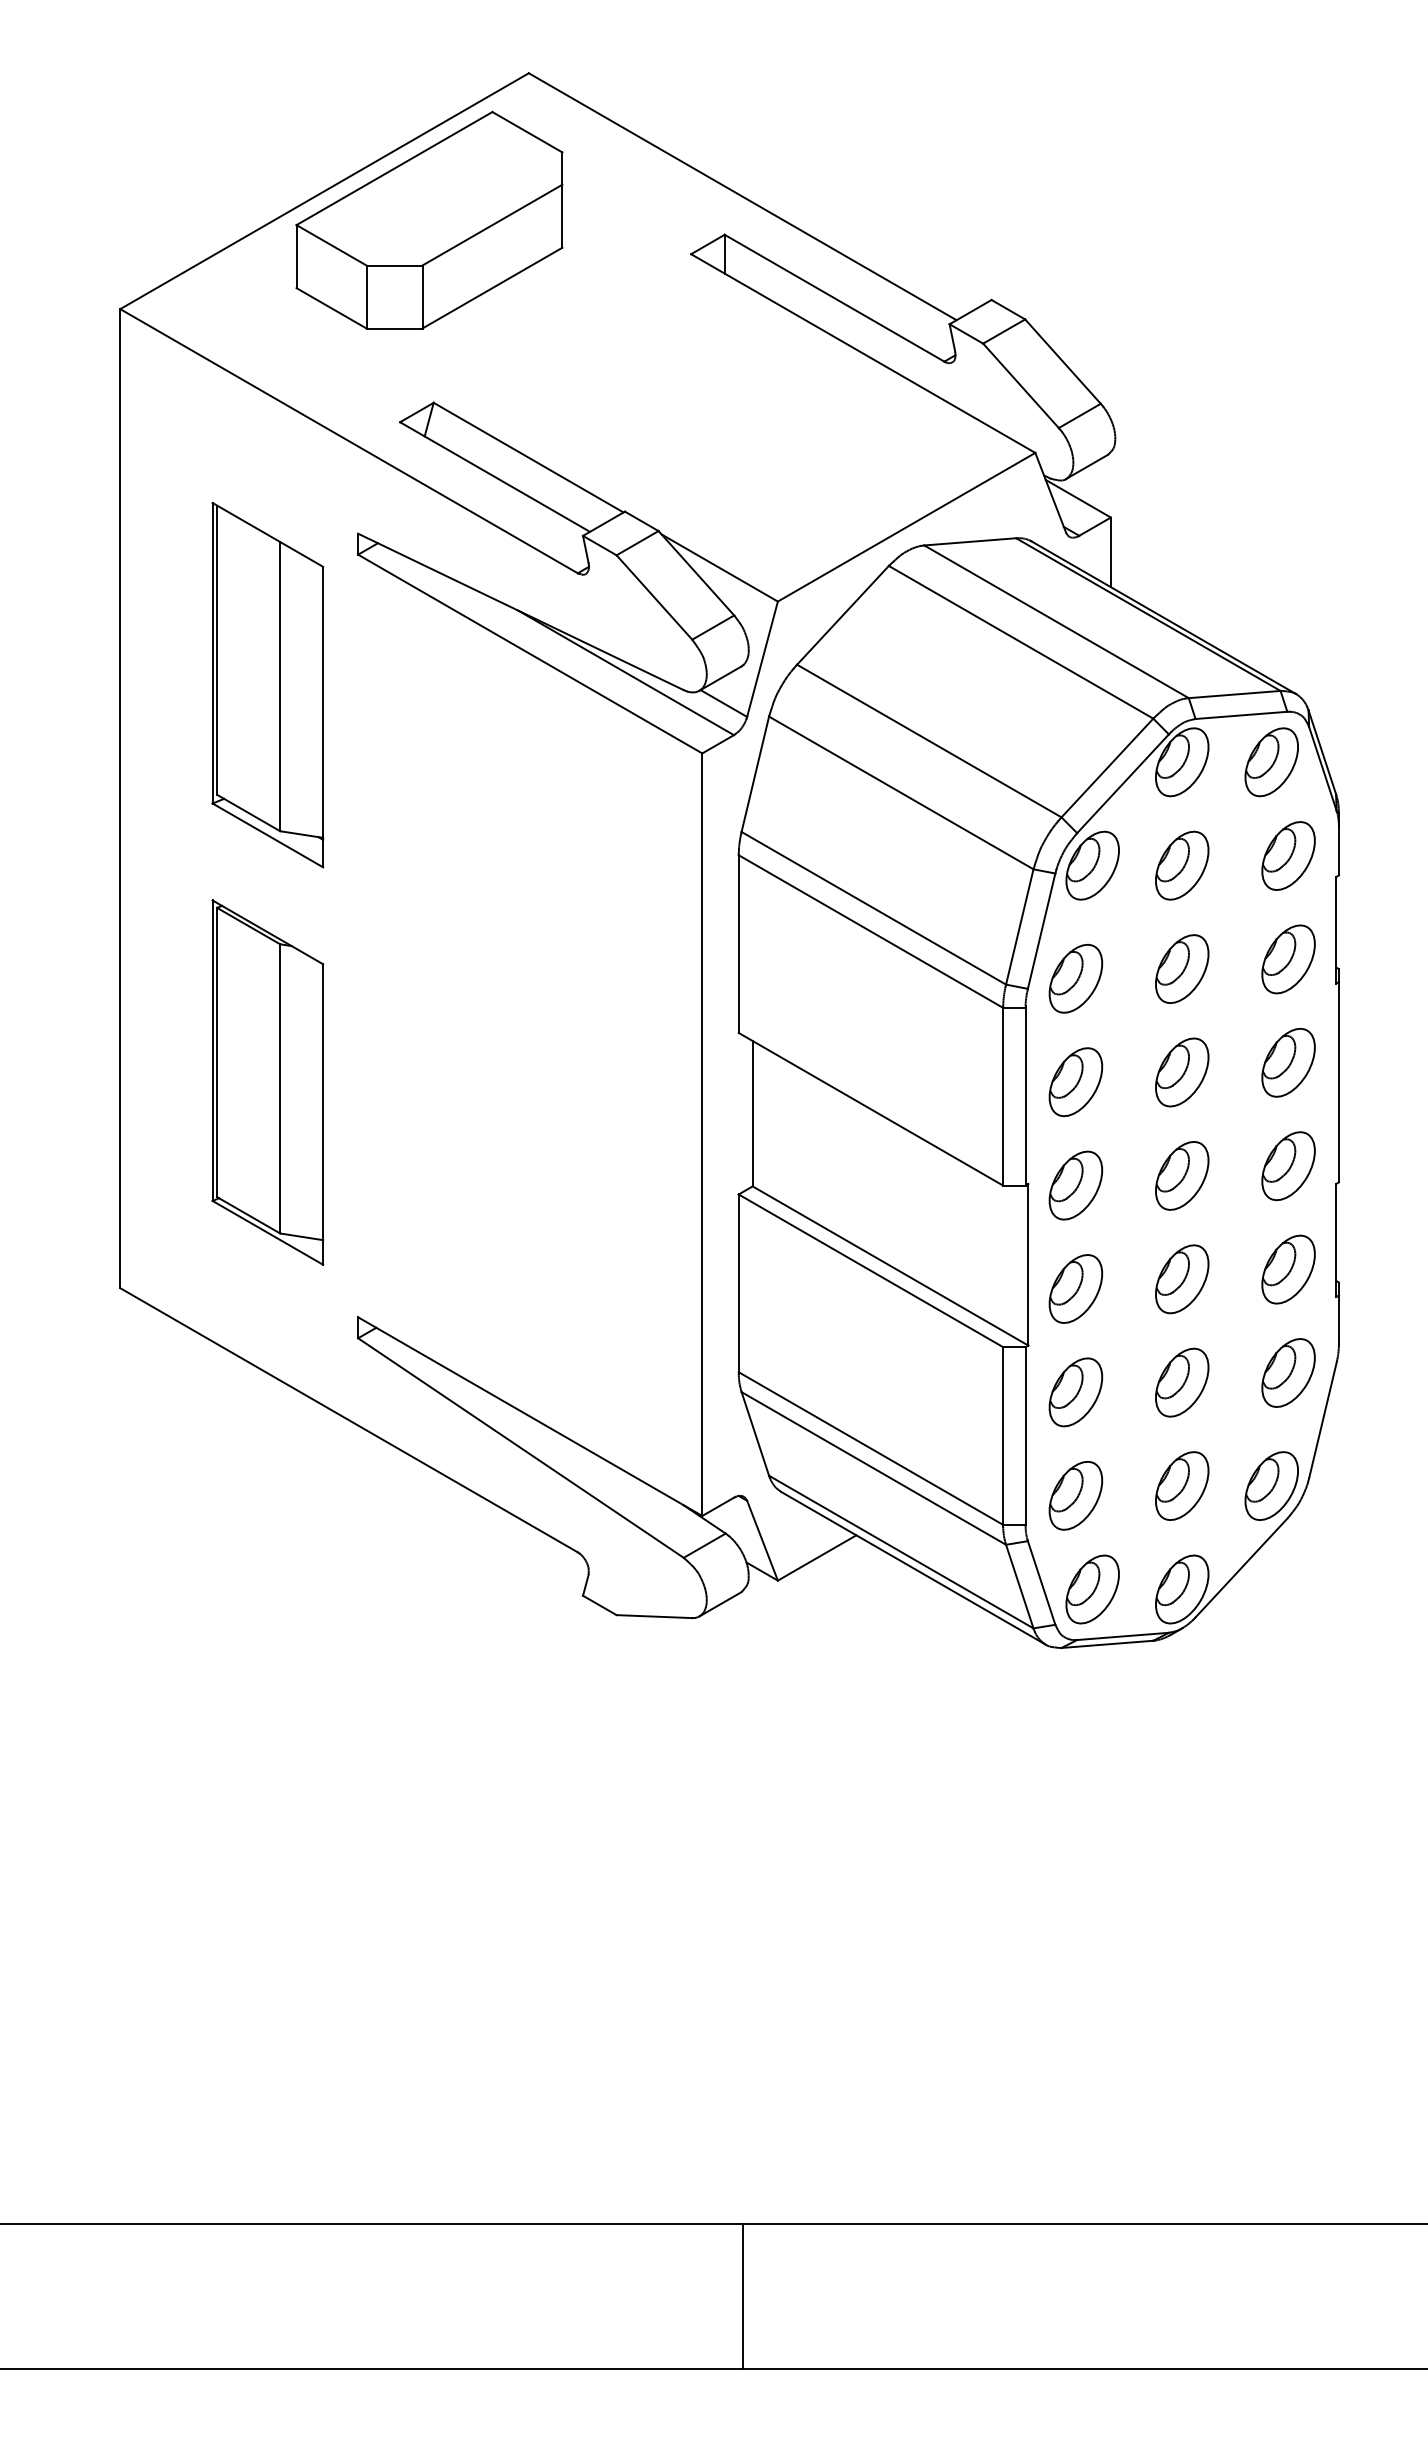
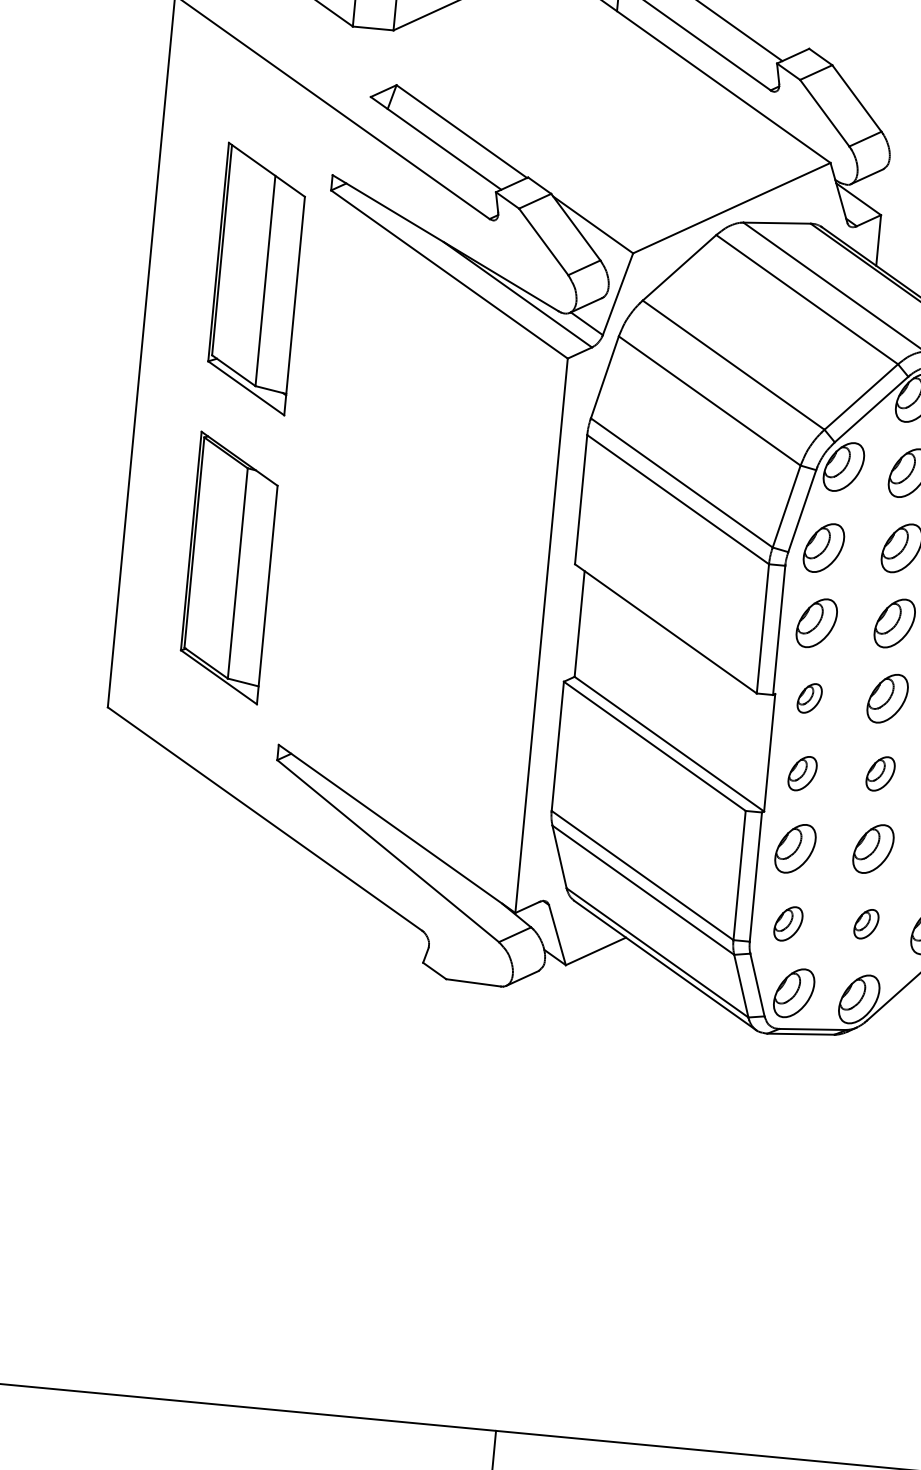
part: (1075, 1185) -> (809, 698), size x0.6
part: (1182, 1279) -> (880, 774), size x0.7
part: (1075, 1288) -> (802, 773), size x0.7
part: (1182, 1485) -> (866, 923), size x0.6
part: (1075, 1495) -> (788, 923), size x0.7

